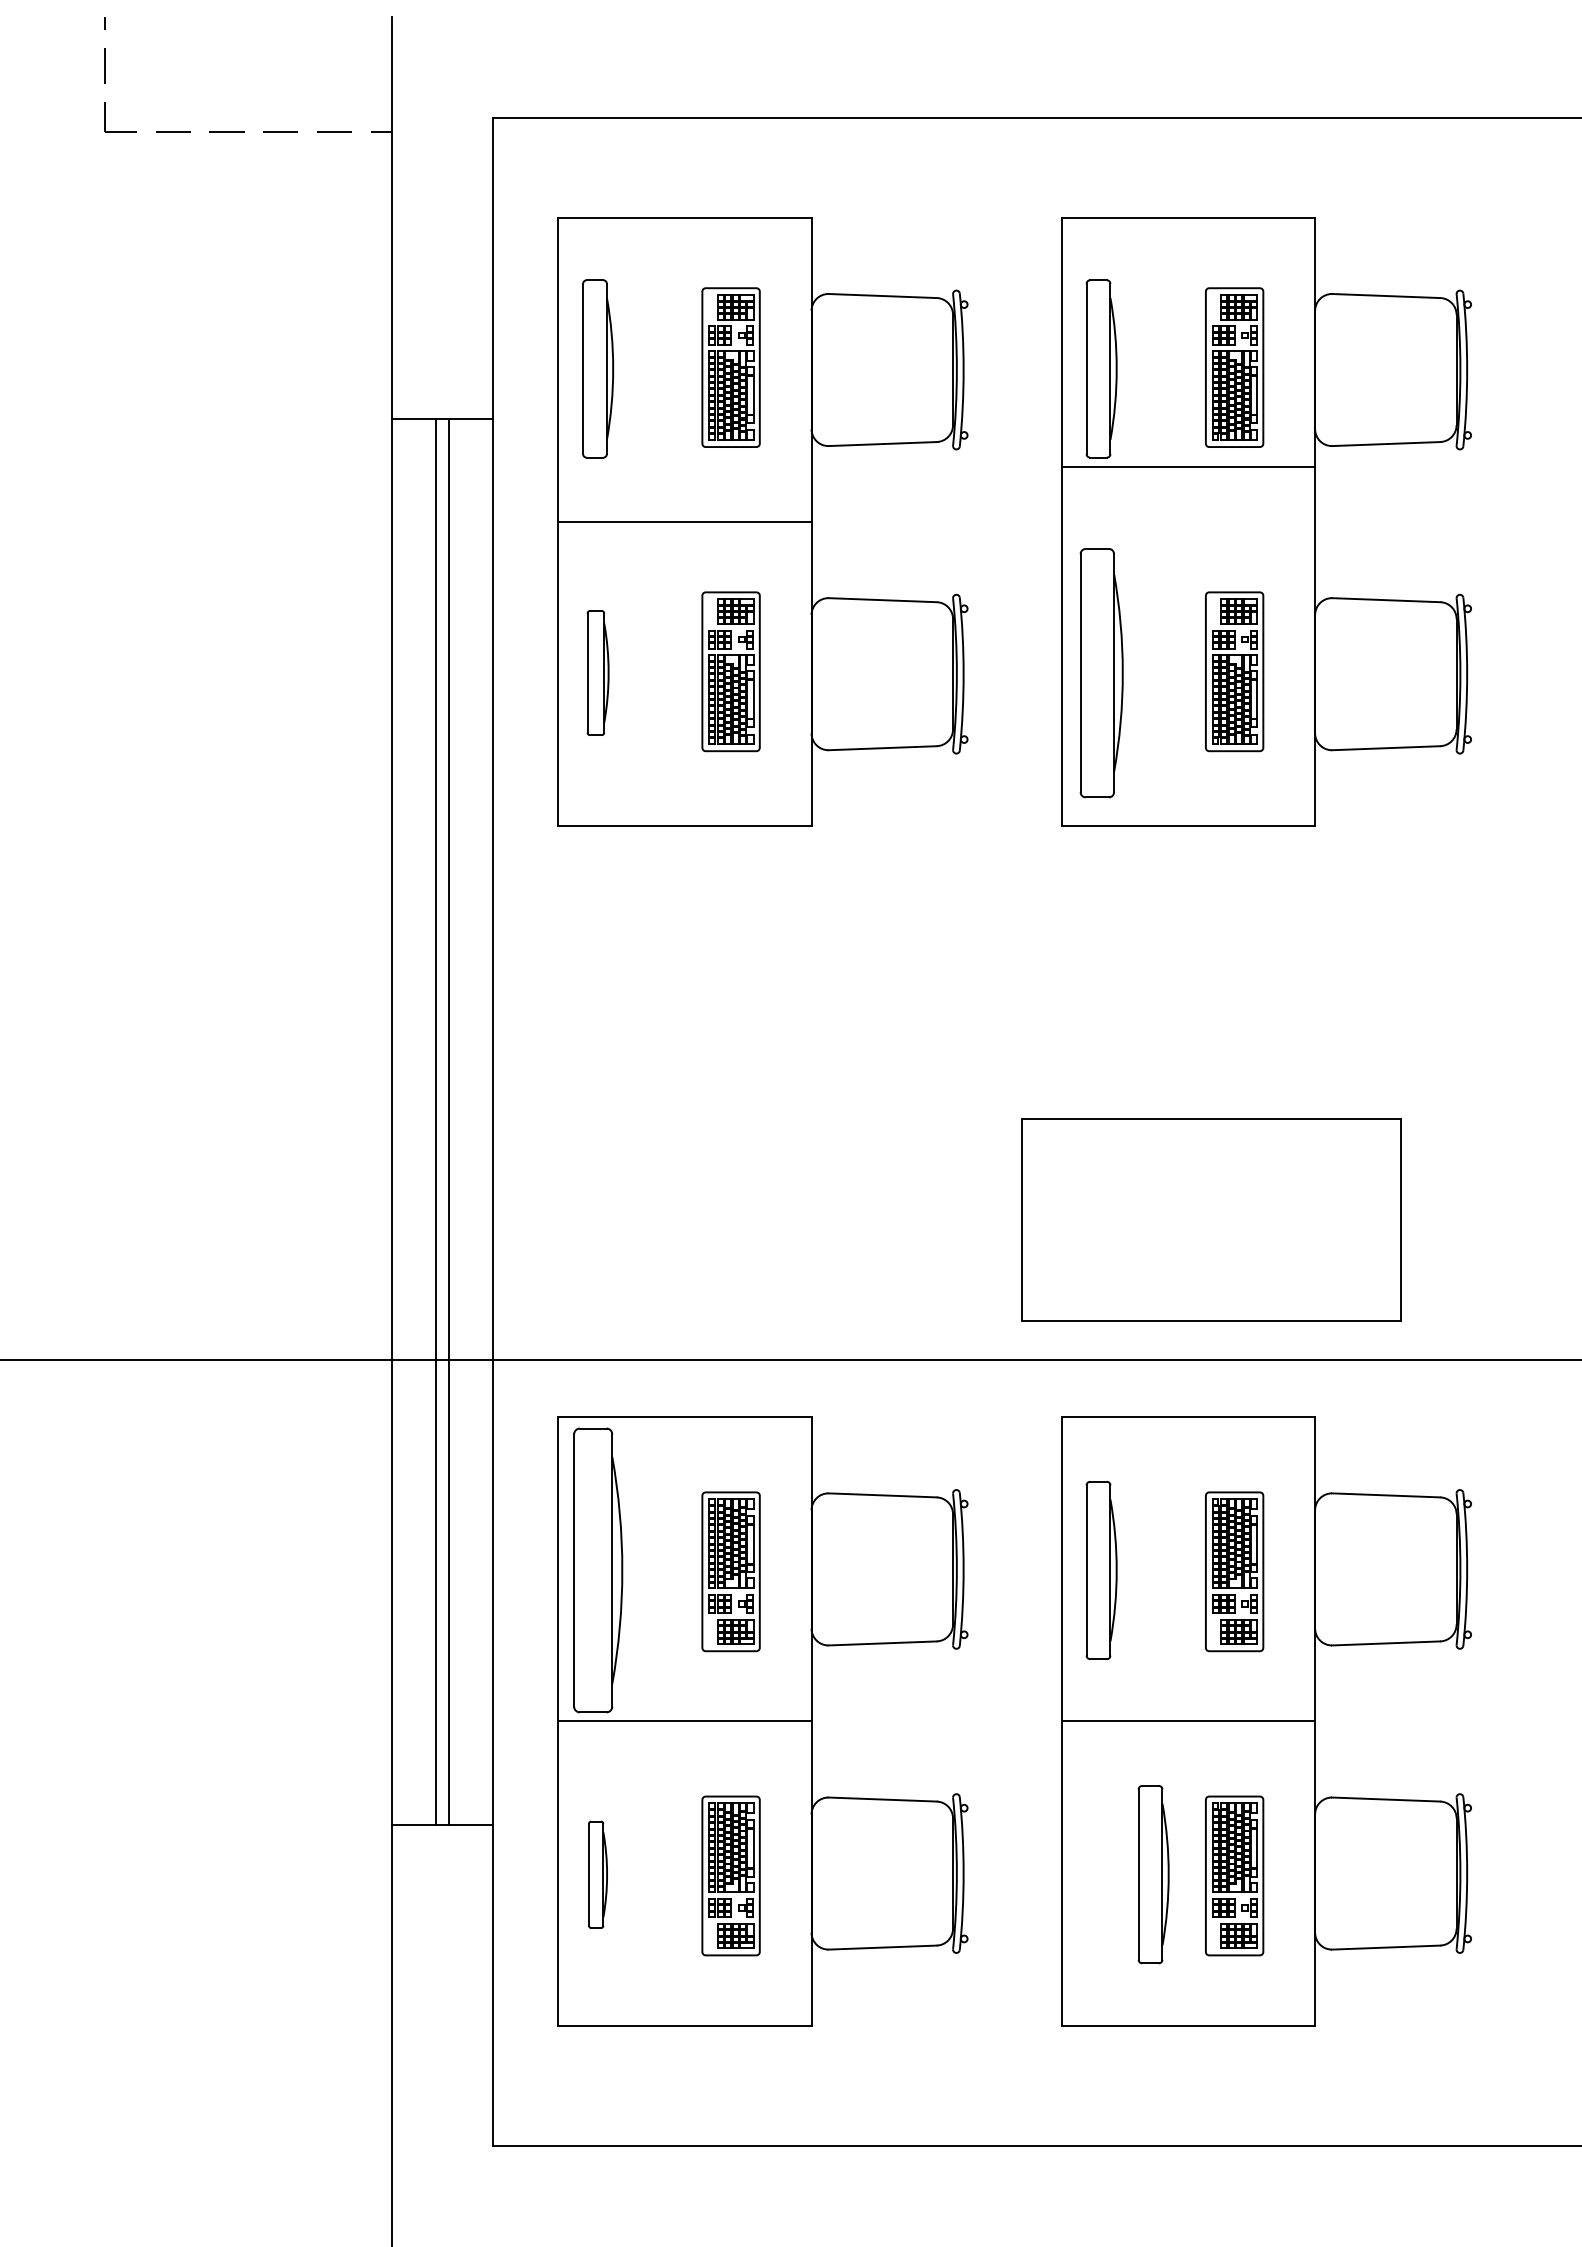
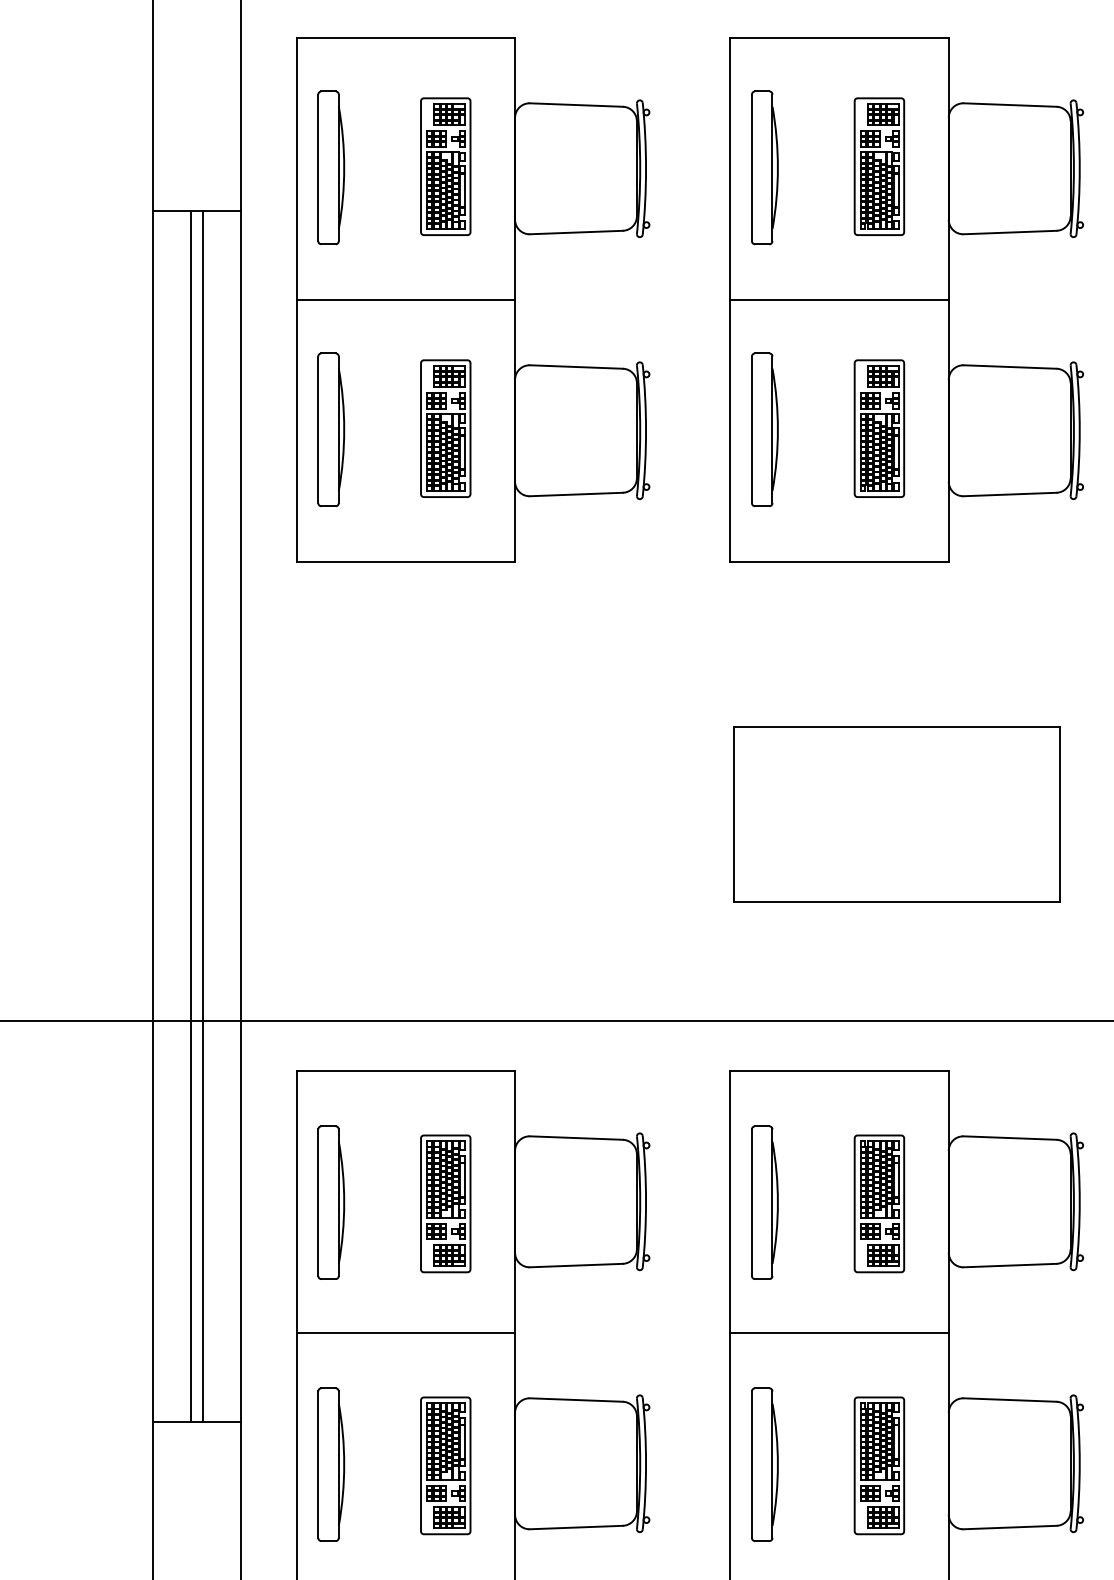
line: (1188, 467) -> (839, 300), moved
part: (597, 672) -> (330, 429), size x1.43
part: (1101, 672) -> (764, 429), size x0.71
part: (1211, 1219) -> (897, 814), moved
part: (597, 1570) -> (330, 1202), size x0.62
part: (597, 1874) -> (330, 1464), size x1.67
part: (1153, 1874) -> (764, 1464), moved

